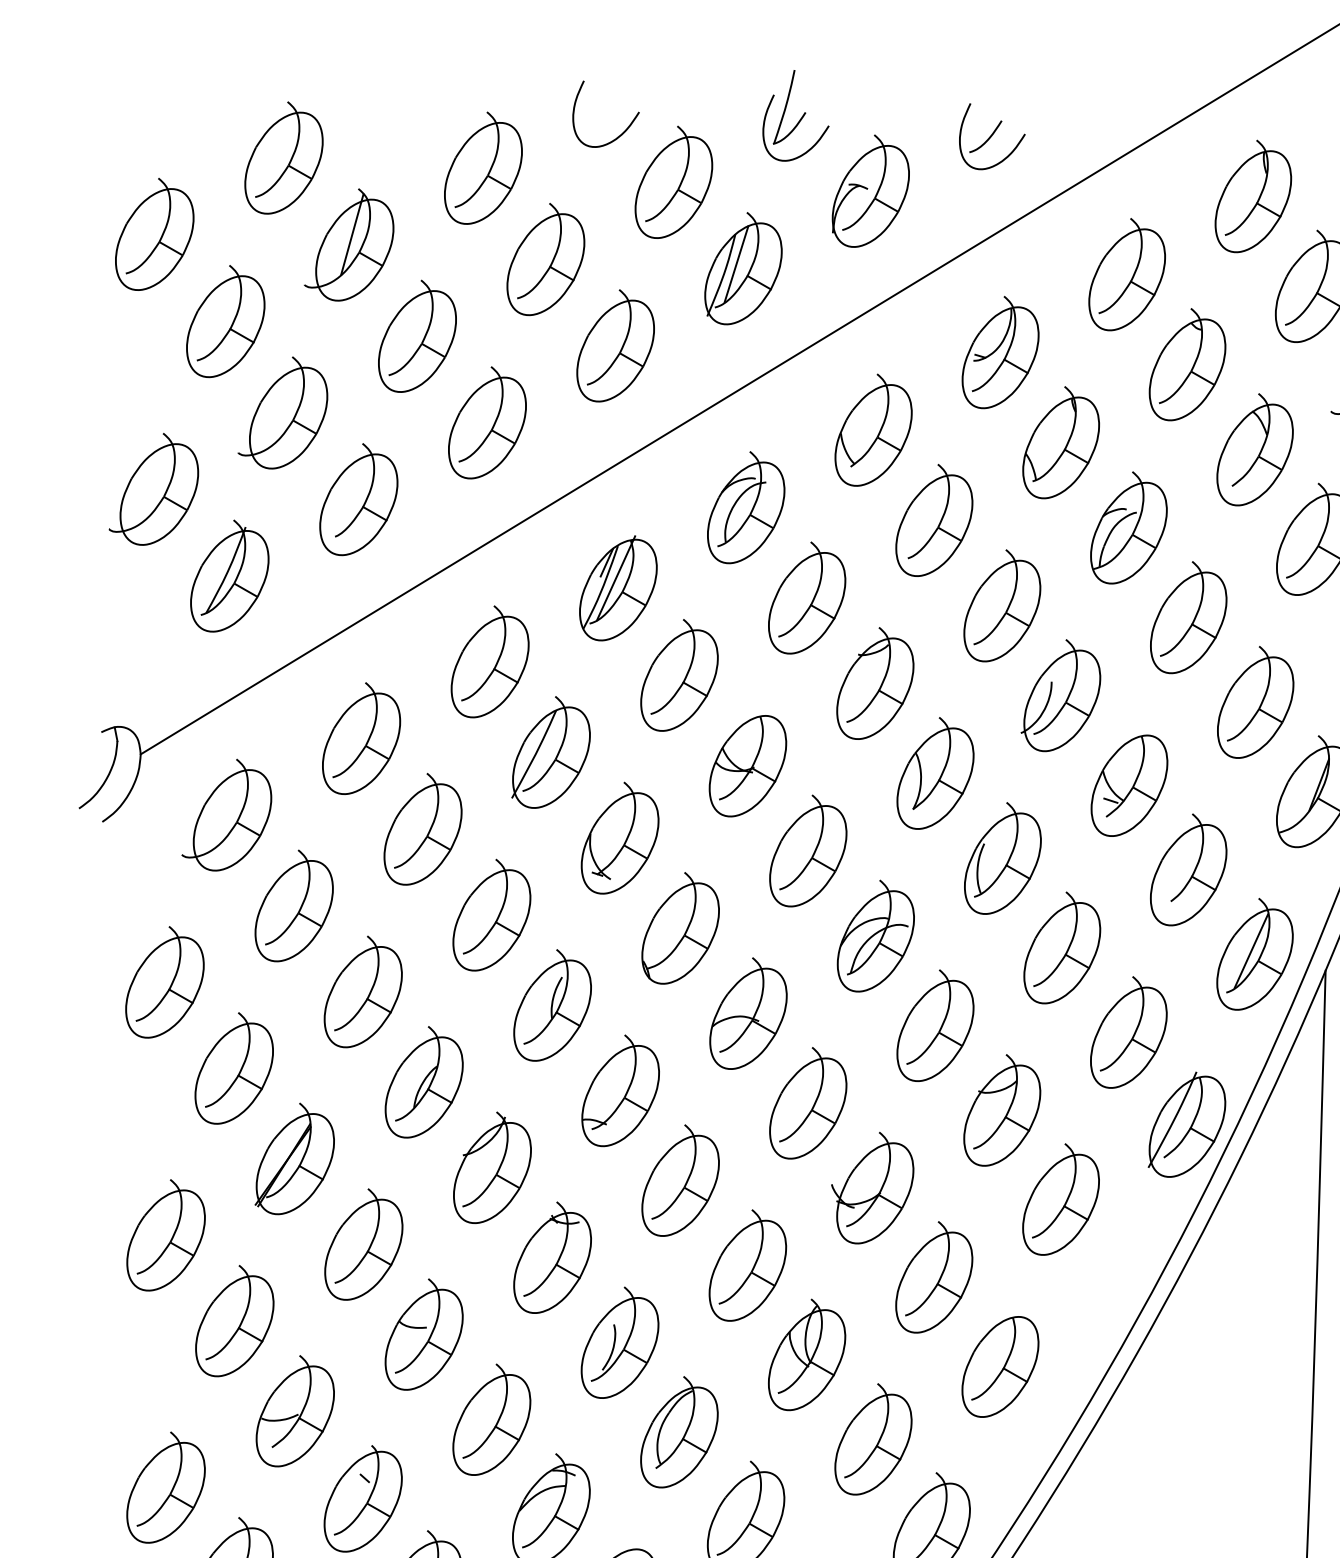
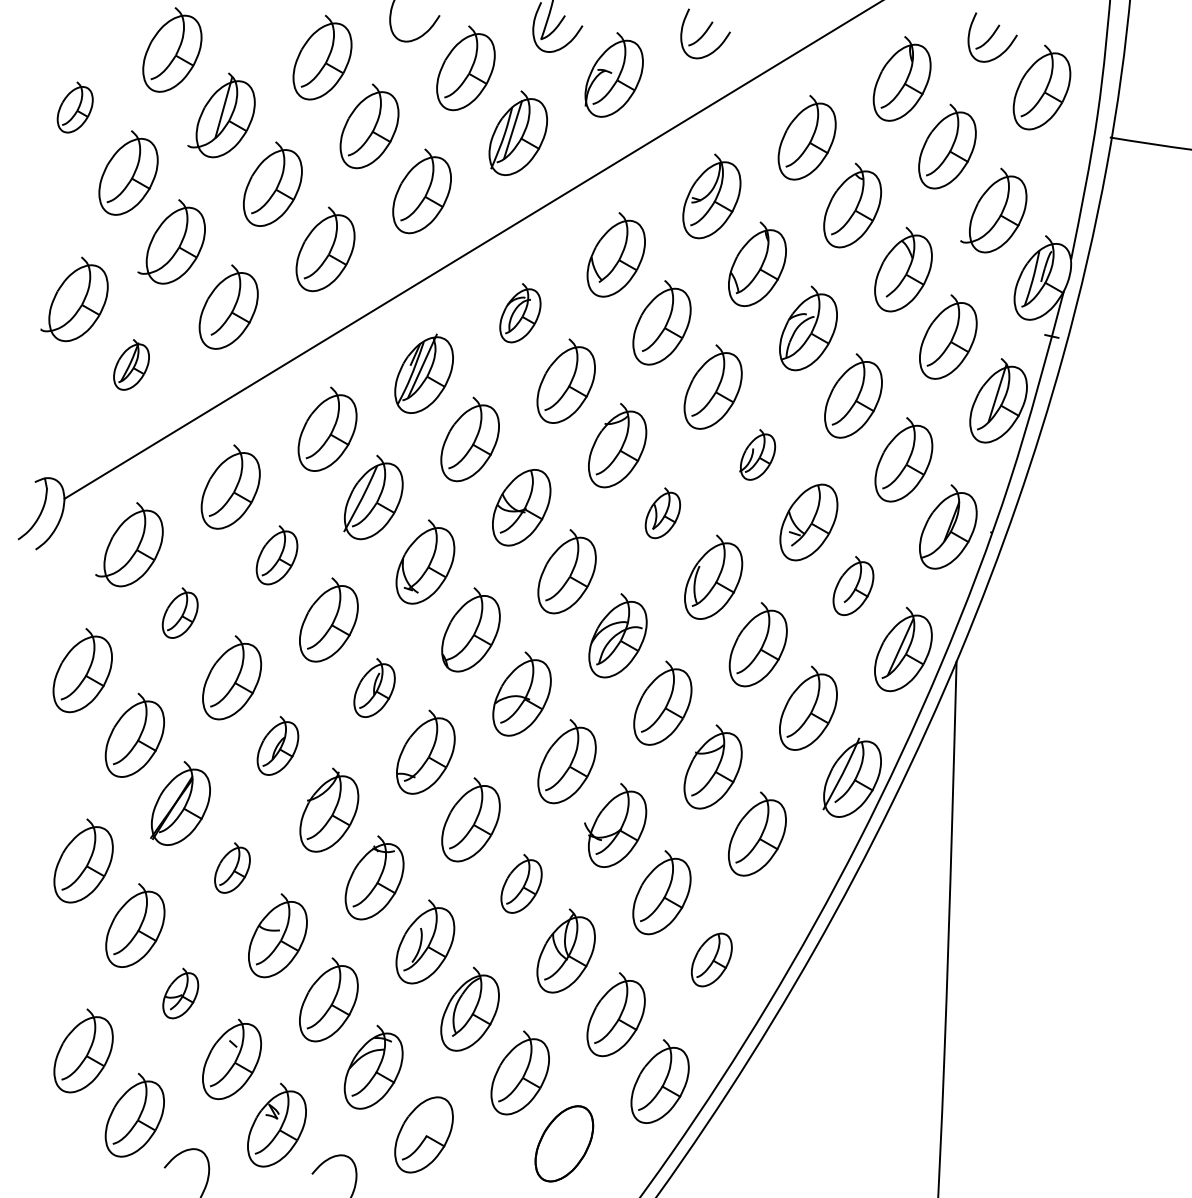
part: (155, 234) -> (75, 107), size x0.6
part: (746, 506) -> (520, 312), size x0.7
part: (229, 575) -> (131, 364), size x0.6
part: (1061, 695) -> (757, 454), size x0.6
part: (934, 772) -> (662, 512), size x0.6
part: (422, 828) -> (276, 554), size x0.7
part: (1188, 869) -> (853, 585), size x0.7
part: (294, 905) -> (180, 612), size x0.6
part: (552, 1004) -> (374, 687), size x0.7
part: (423, 1081) -> (277, 745), size x0.7
part: (363, 1244) -> (232, 867), size x0.6
part: (747, 1265) -> (521, 883), size x0.7
part: (1000, 1366) -> (711, 959), size x0.7
part: (294, 1411) -> (180, 993), size x0.6

